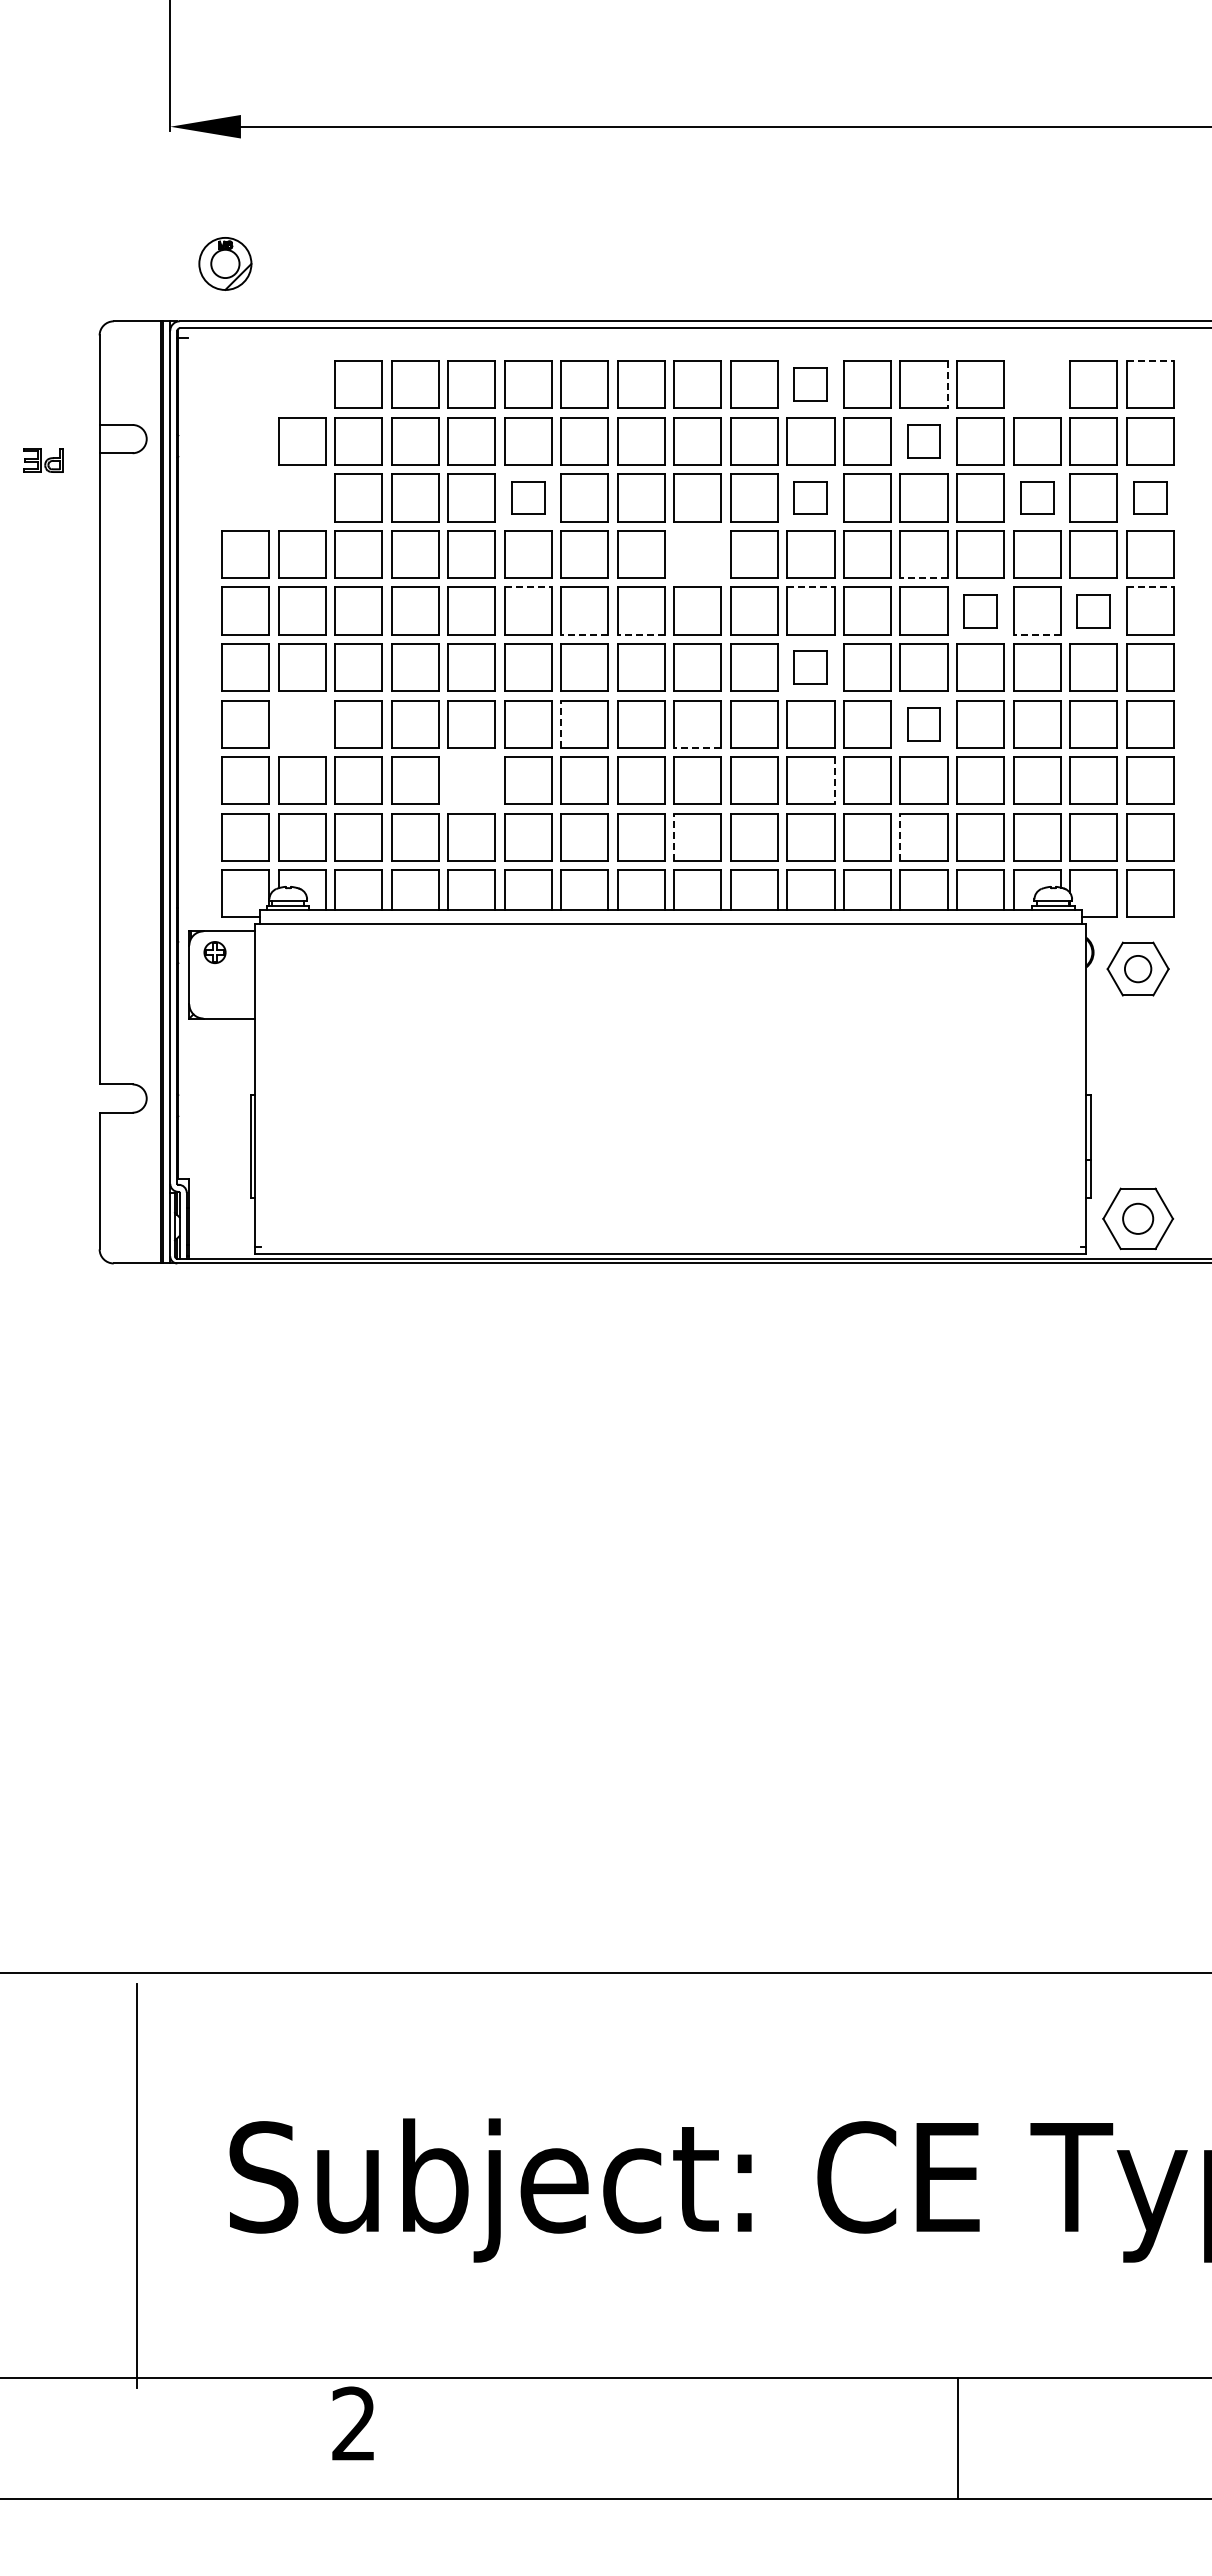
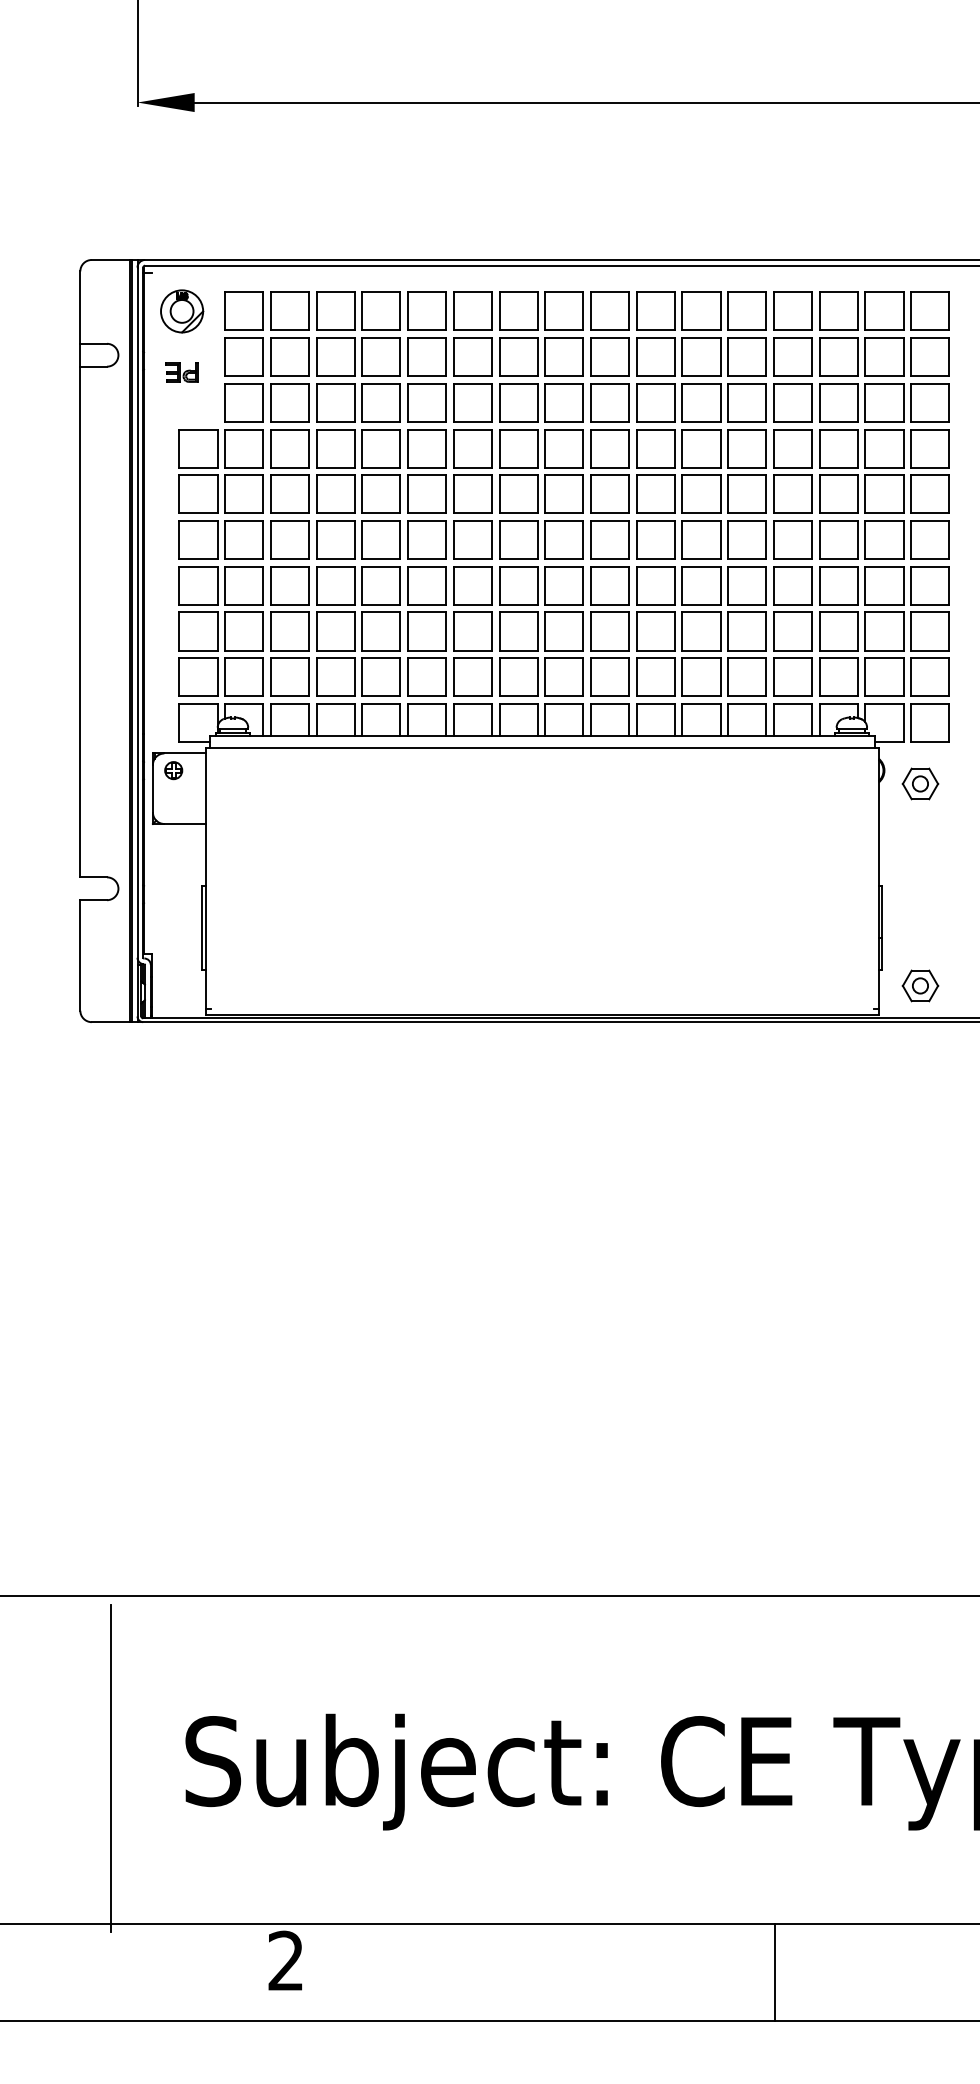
part: (225, 263) -> (182, 311), moved
line: (1150, 361) -> (930, 292), dashed -> solid
part: (302, 384) -> (244, 311), added
part: (810, 384) -> (655, 311), size x1.43
line: (947, 384) -> (766, 311), dashed -> solid
part: (1037, 384) -> (839, 311), added
part: (923, 441) -> (746, 357), size x1.43
part: (43, 460) -> (182, 372), moved
part: (302, 497) -> (244, 402), added
part: (528, 497) -> (427, 402), size x1.43
part: (810, 497) -> (655, 402), size x1.43
part: (1037, 497) -> (839, 402), size x1.43
part: (1150, 497) -> (930, 402), size x1.43
part: (697, 554) -> (564, 448), added
line: (924, 578) -> (747, 468), dashed -> solid
line: (528, 587) -> (427, 475), dashed -> solid
line: (810, 587) -> (655, 475), dashed -> solid
line: (1150, 587) -> (930, 475), dashed -> solid
part: (980, 610) -> (792, 493), size x1.43
part: (1093, 610) -> (884, 493), size x1.43
line: (584, 634) -> (472, 513), dashed -> solid
line: (641, 634) -> (518, 513), dashed -> solid
line: (1037, 634) -> (839, 513), dashed -> solid
part: (810, 667) -> (655, 540), size x1.43
part: (302, 724) -> (244, 586), added
line: (561, 724) -> (453, 586), dashed -> solid
part: (923, 724) -> (746, 586), size x1.43
line: (697, 747) -> (564, 604), dashed -> solid
part: (471, 780) -> (381, 631), added
line: (834, 780) -> (674, 631), dashed -> solid
line: (674, 837) -> (545, 677), dashed -> solid
line: (900, 837) -> (728, 677), dashed -> solid
part: (1137, 968) -> (919, 783), size x0.71
part: (1137, 1218) -> (919, 985), size x0.62

